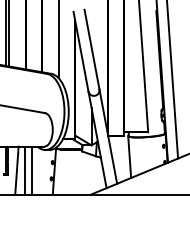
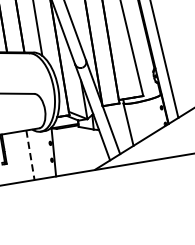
line: (16, 170) -> (14, 157), removed
line: (24, 170) -> (22, 156), removed
line: (31, 171) -> (30, 156), solid -> dashed

